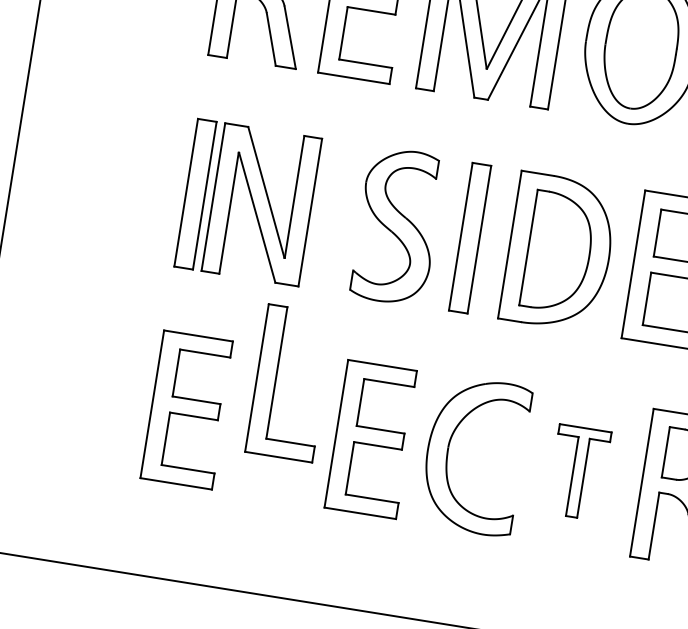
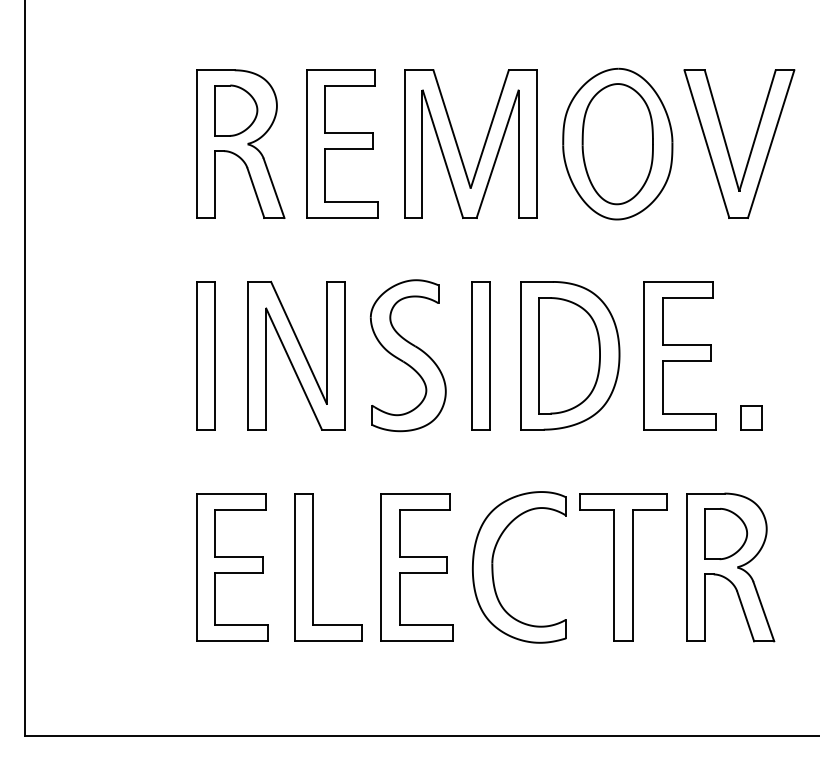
part: (261, 204) -> (296, 355), moved
part: (275, 381) -> (313, 567), moved
part: (578, 472) -> (623, 567), size x1.67

